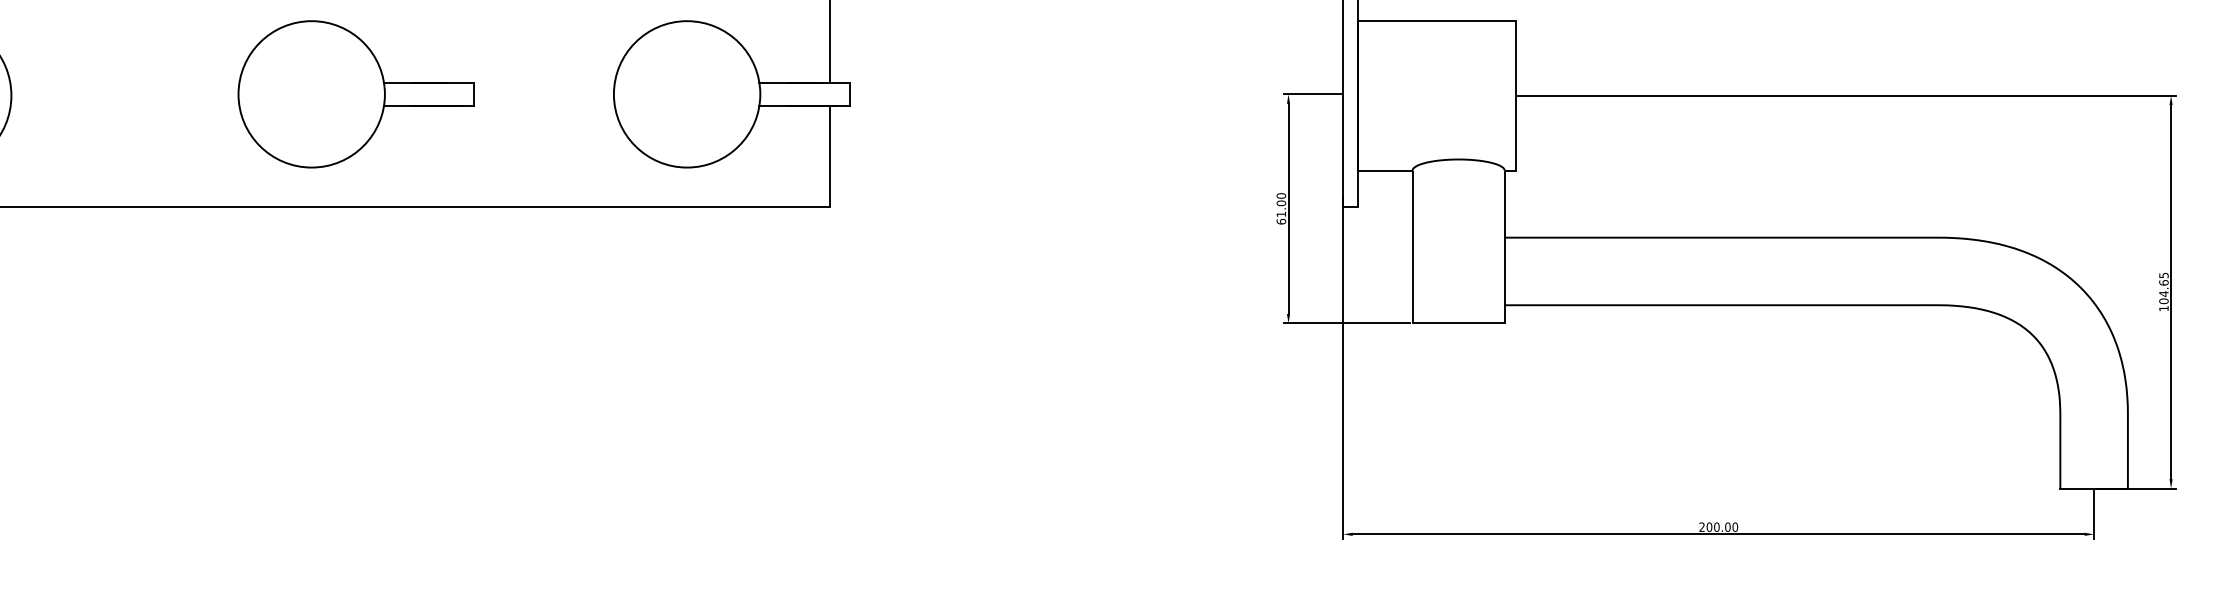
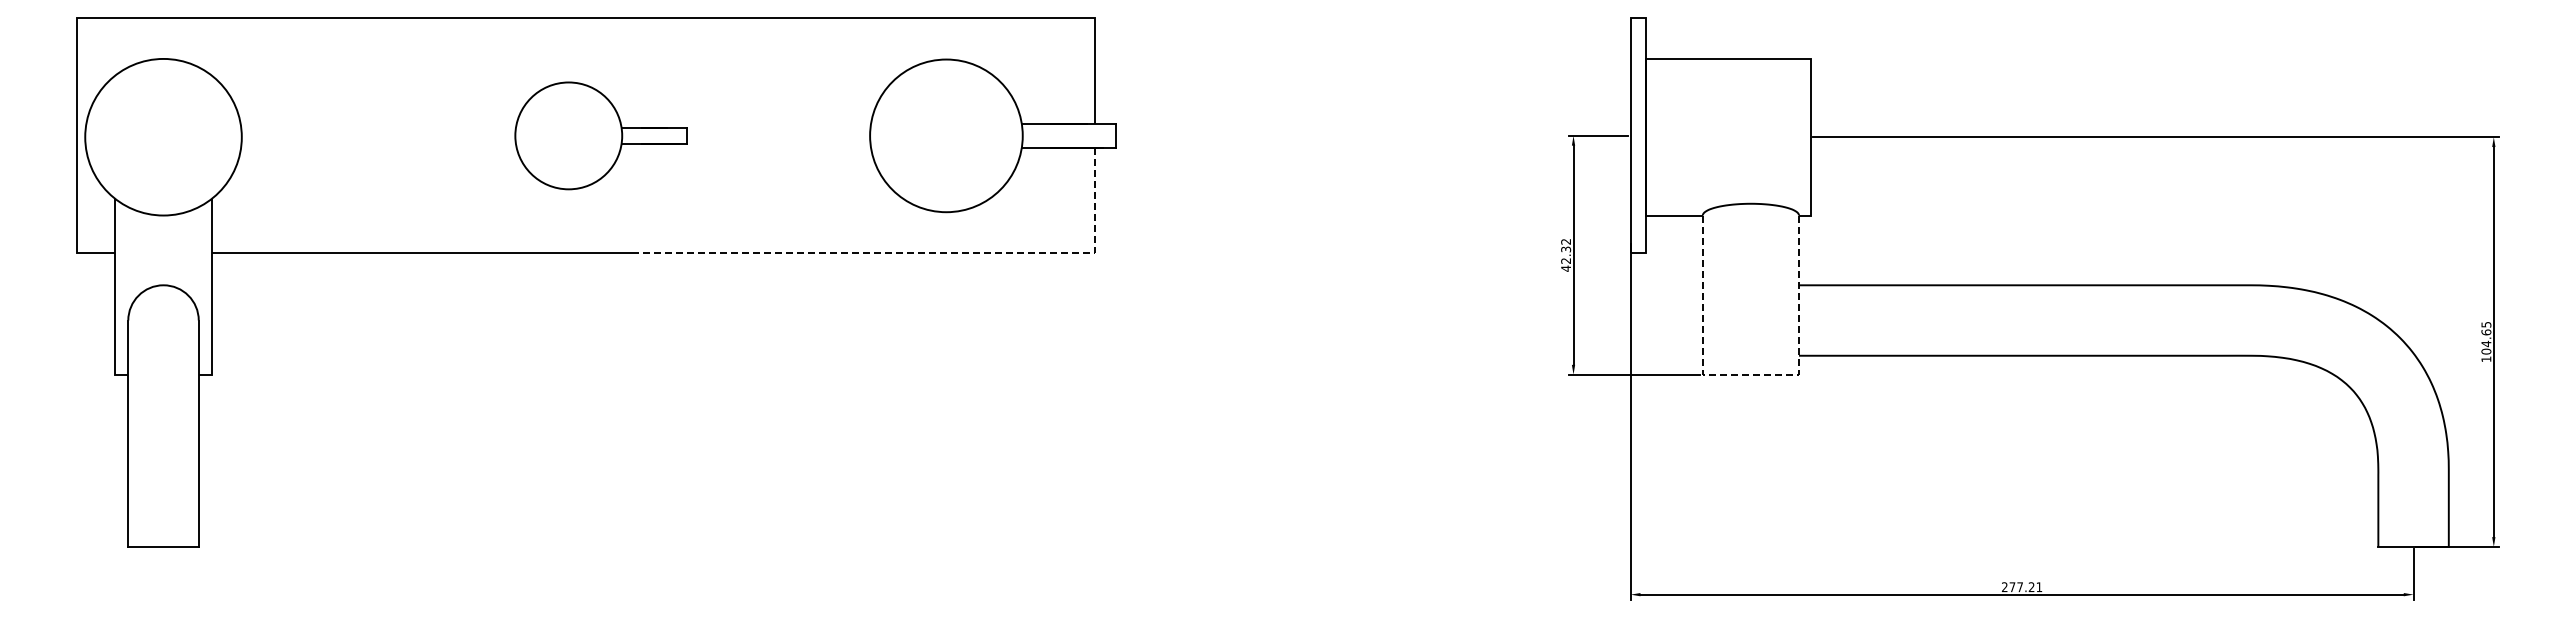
part: (355, 94) -> (600, 135), size x0.7
line: (660, 207) -> (918, 253), solid -> dashed
text: (1281, 208) -> (1566, 254), 61.00 -> 42.32
line: (1459, 323) -> (1751, 374), solid -> dashed
text: (1721, 527) -> (2025, 587), 200.00 -> 277.21

